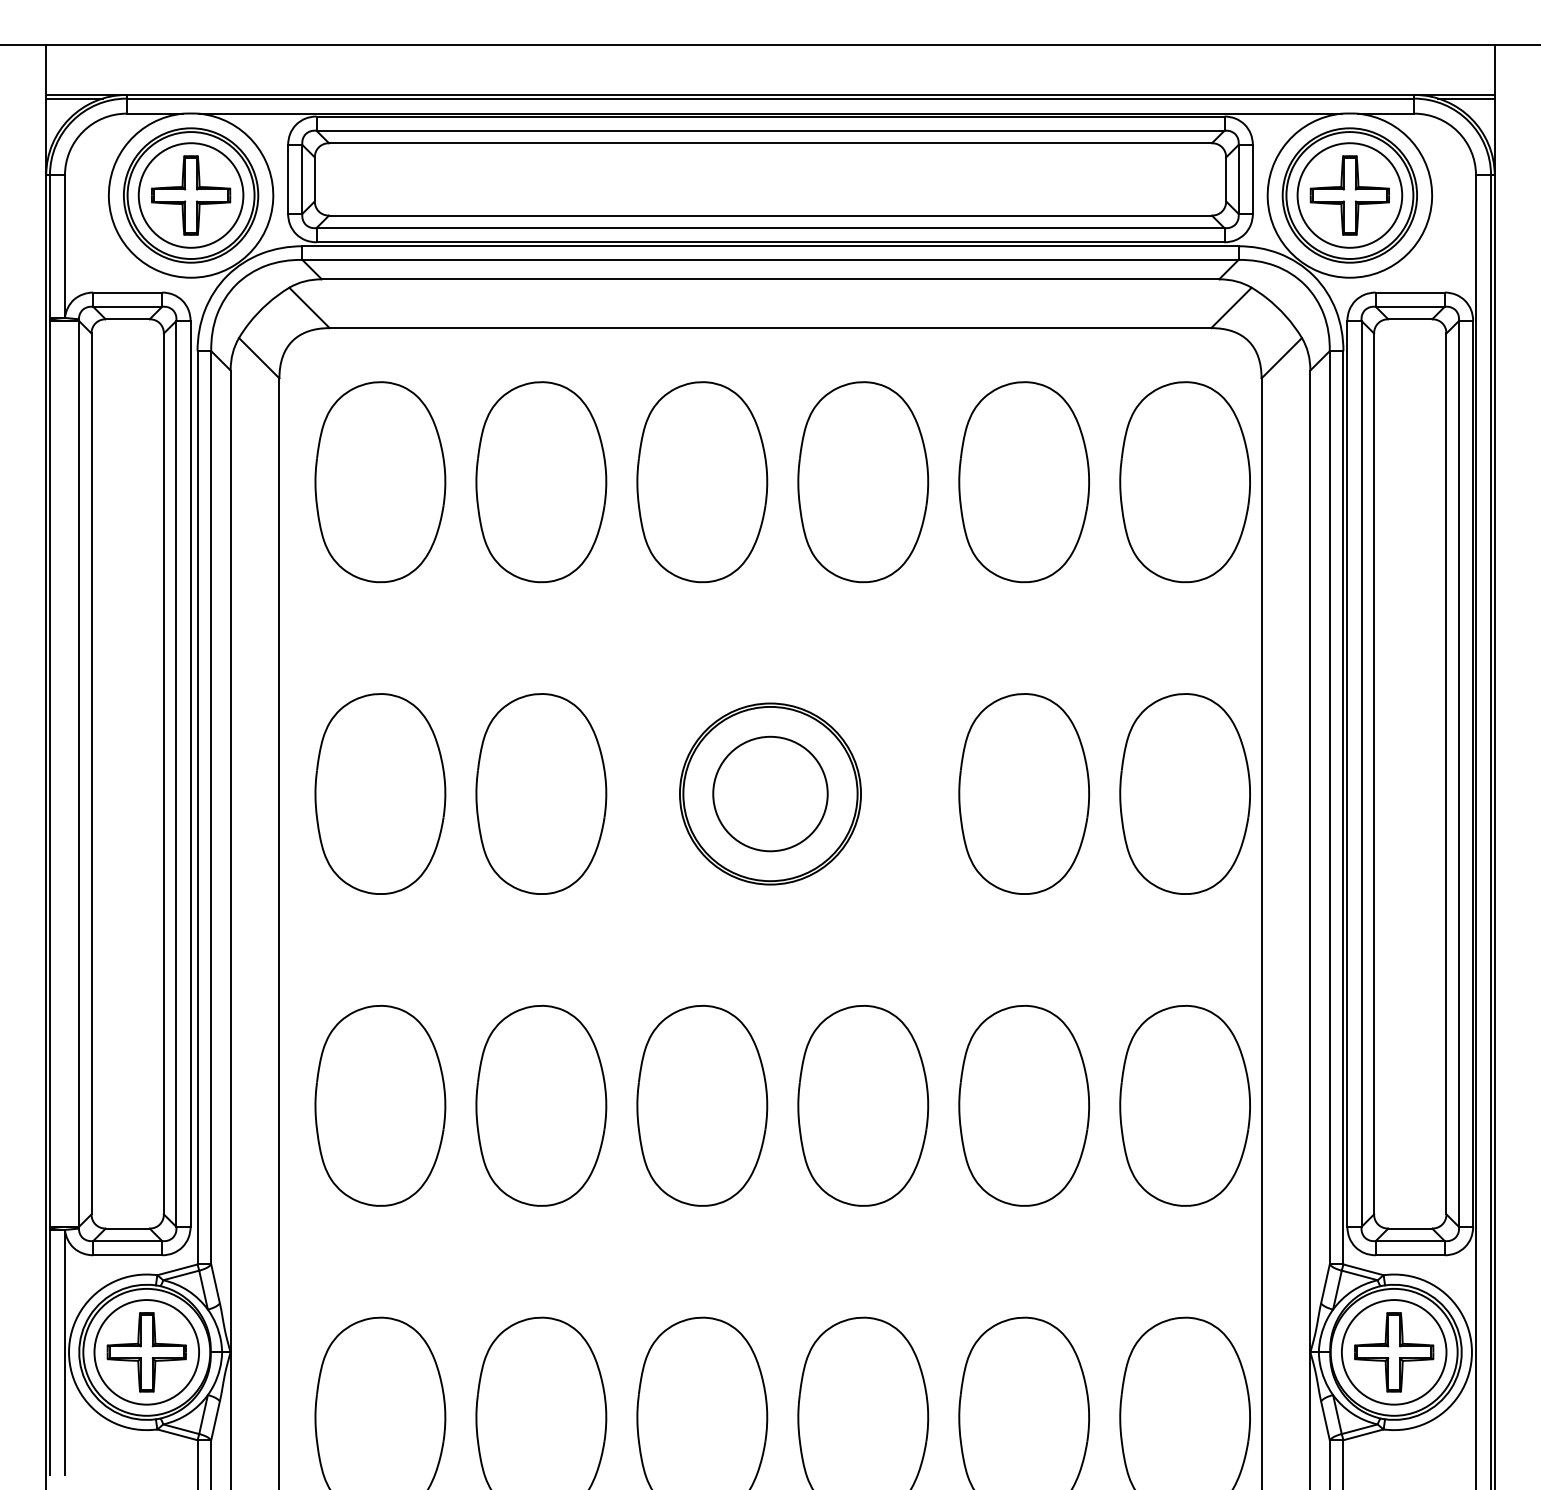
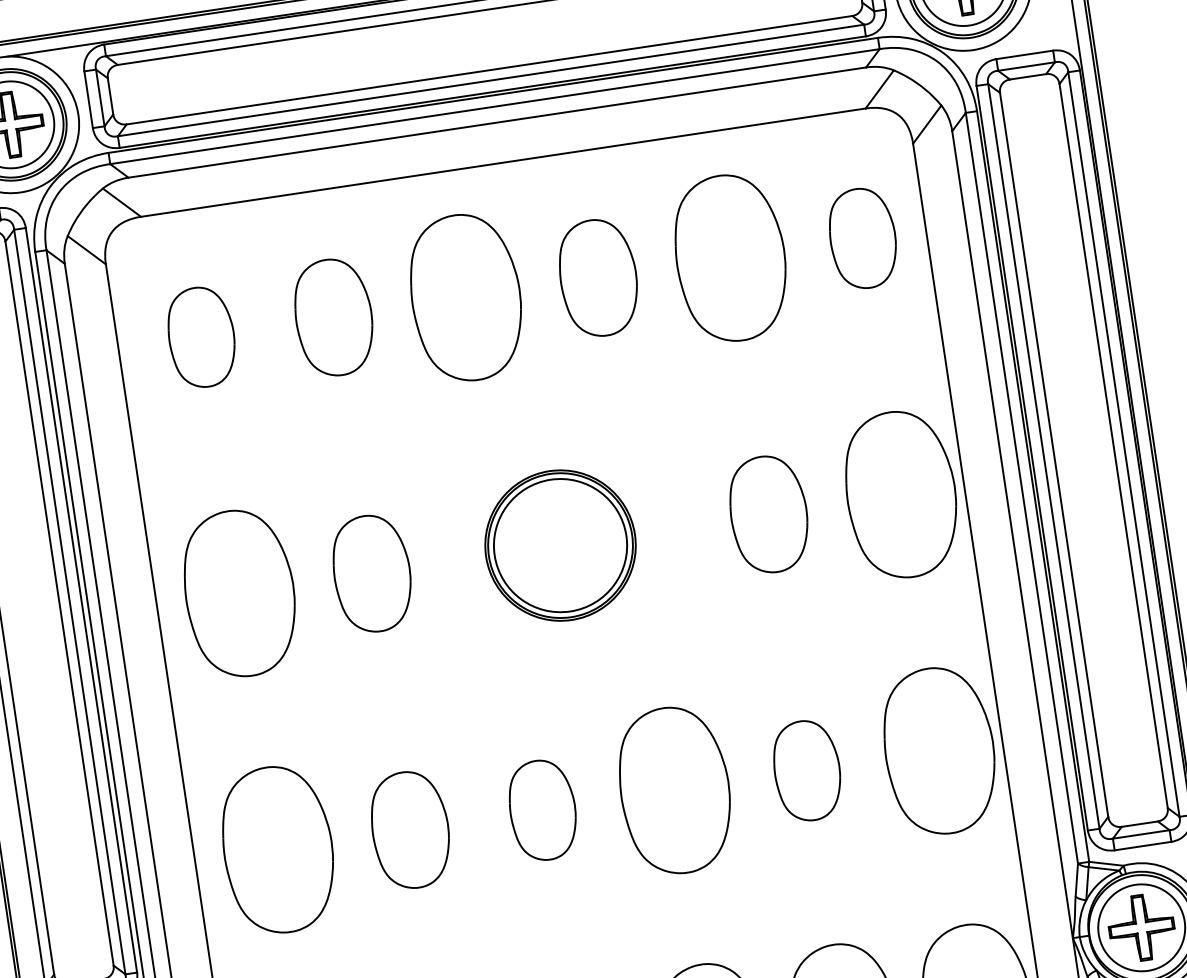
part: (380, 482) -> (201, 337), size x0.6
part: (541, 482) -> (334, 317), size x0.7
part: (863, 482) -> (598, 278), size x0.7
part: (1184, 482) -> (862, 238), size x0.6
part: (541, 793) -> (372, 573), size x0.7
circle: (770, 793) -> (560, 545), size x1.4
part: (1023, 793) -> (768, 514), size x0.7
part: (541, 1105) -> (410, 829), size x0.7
part: (702, 1105) -> (542, 809), size x0.6
part: (1023, 1105) -> (806, 770), size x0.6

